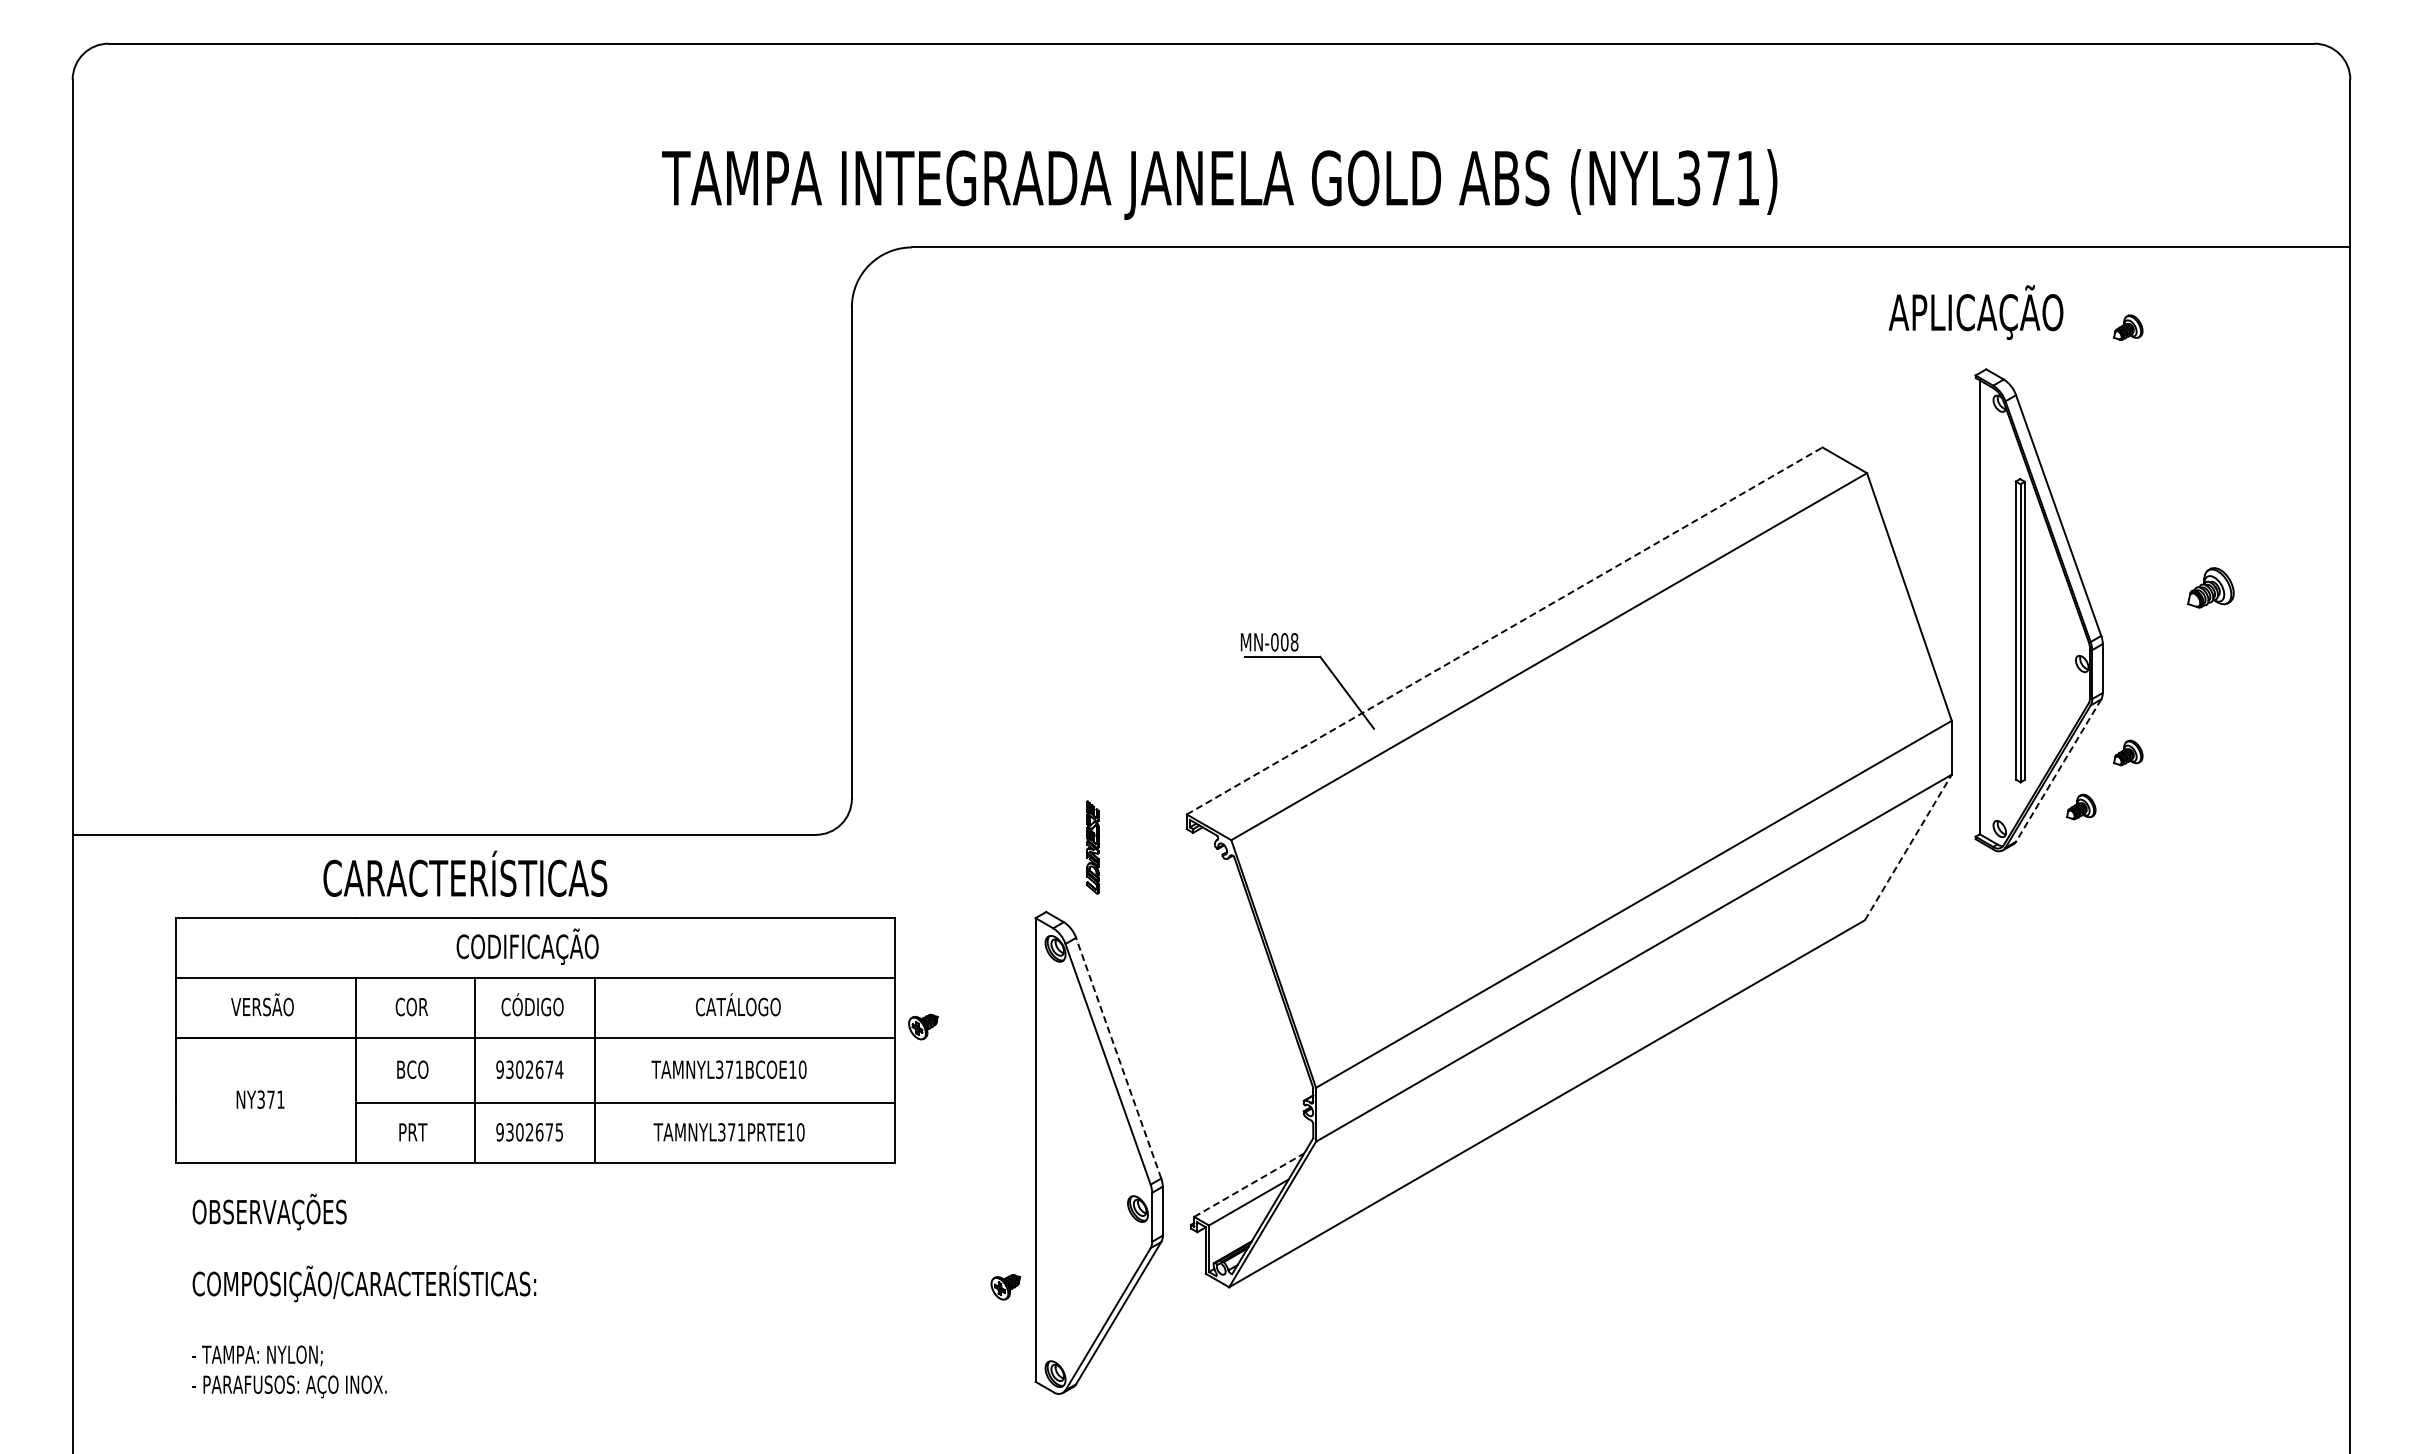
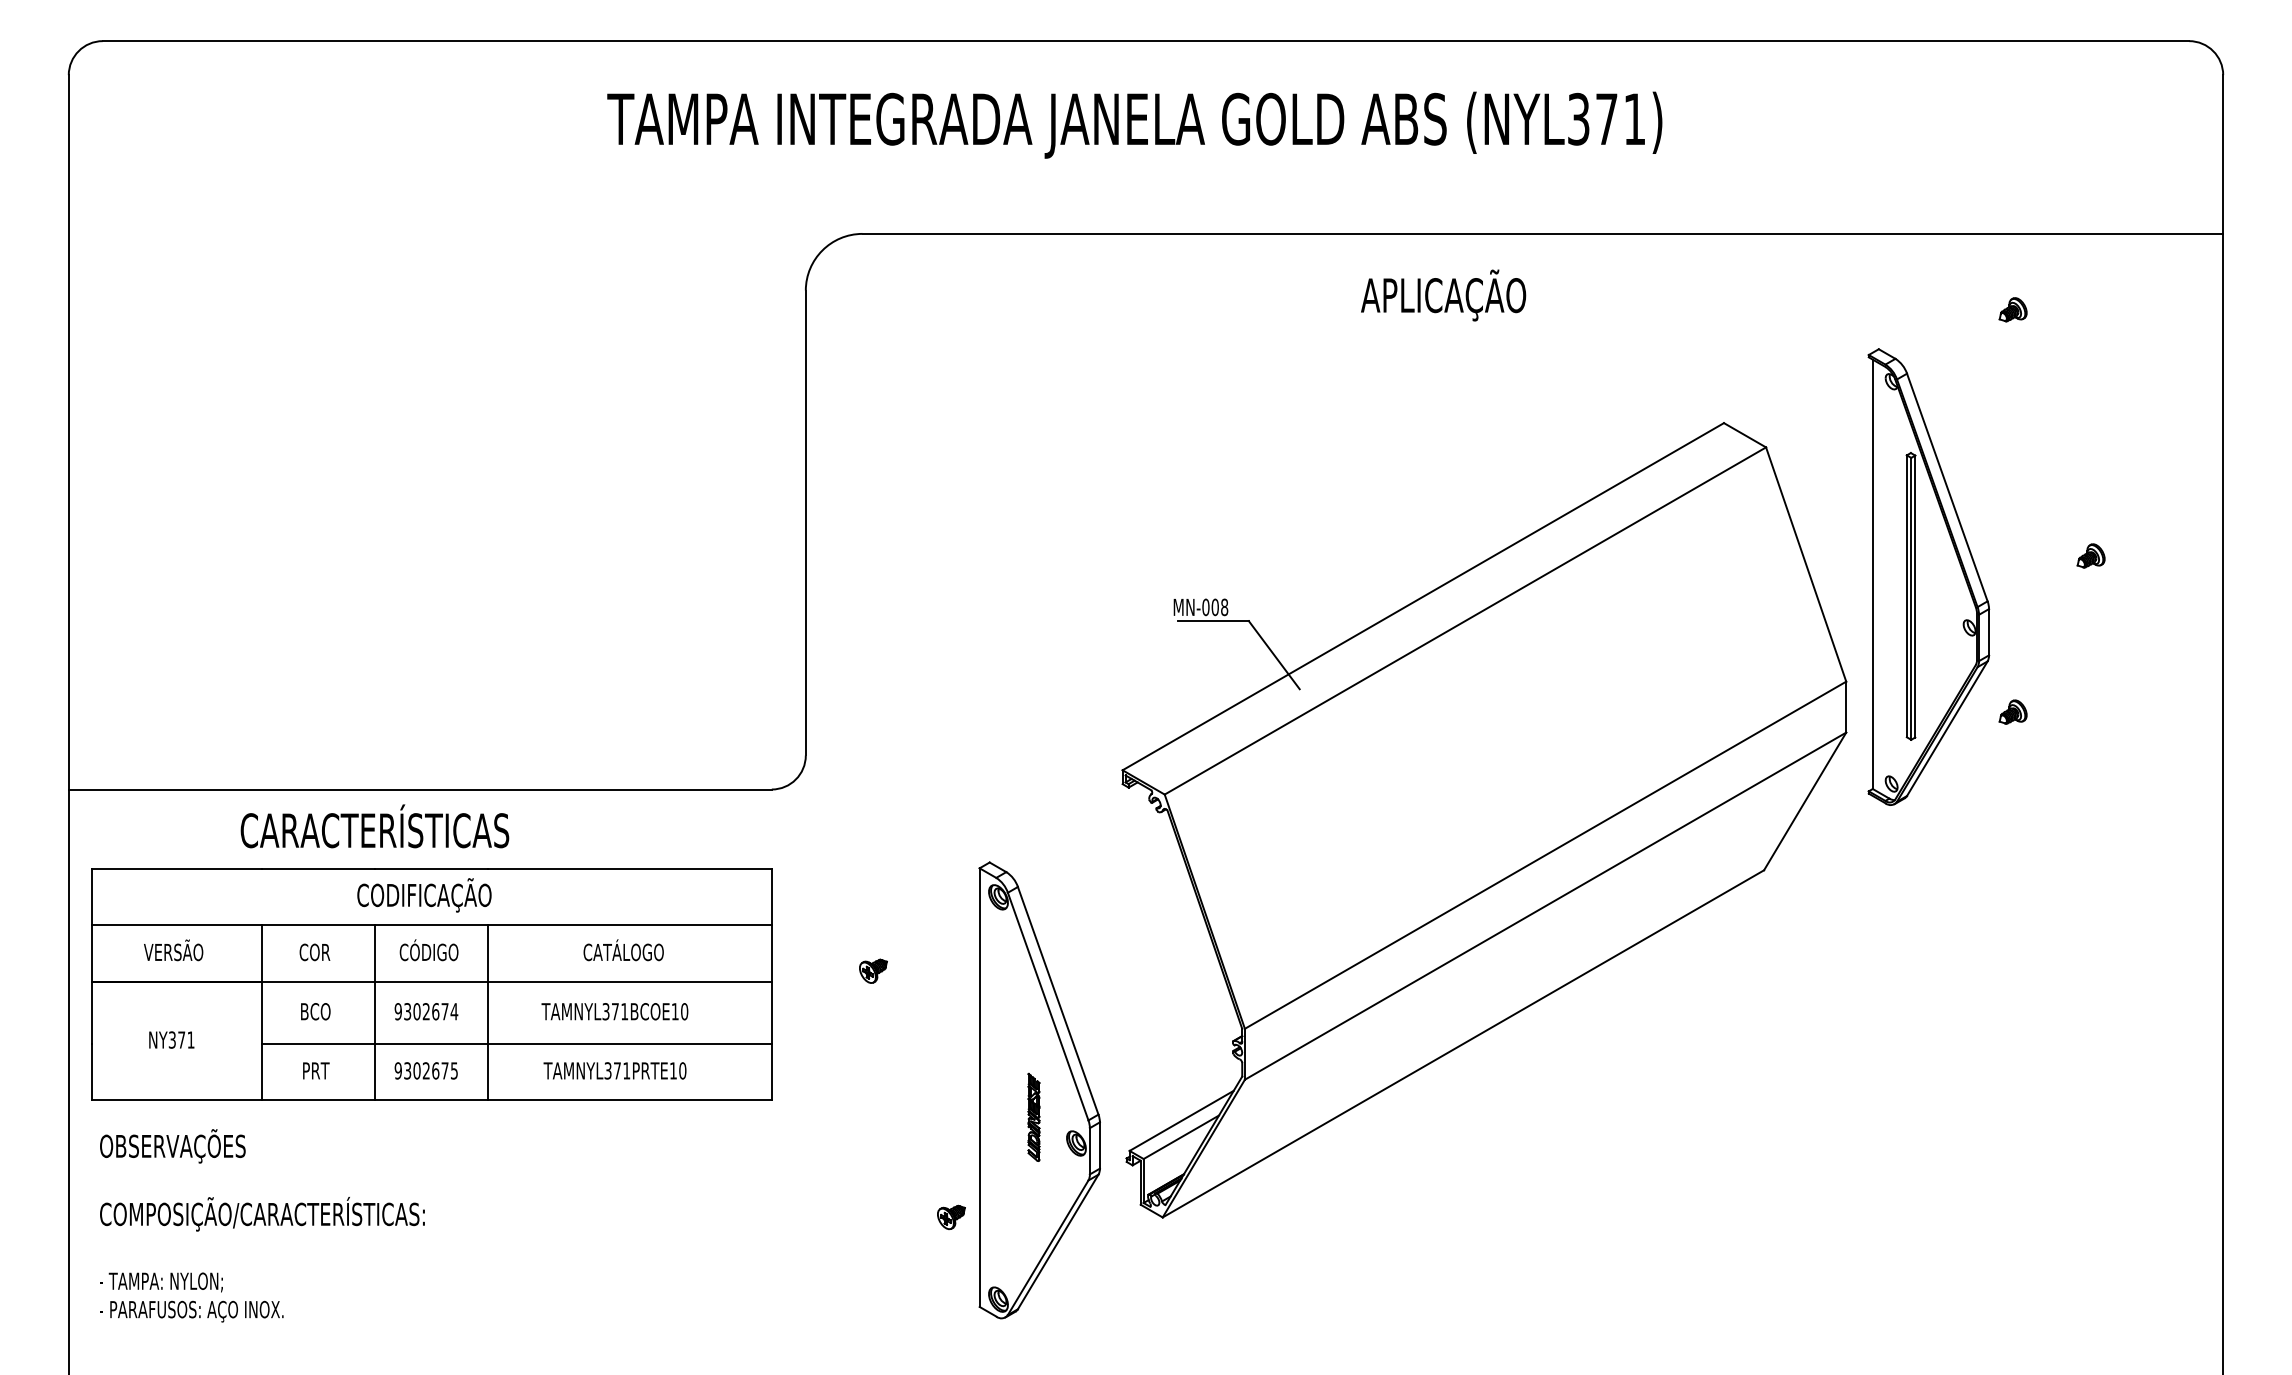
text: (1219, 184) -> (1134, 125), moved
text: (1975, 312) -> (1443, 295), moved
part: (2210, 587) -> (2090, 555), size x0.62
line: (1505, 630) -> (1424, 596), dashed -> solid
line: (2058, 770) -> (1947, 728), dashed -> solid
part: (2081, 806) -> (1968, 762), removed
part: (1092, 847) -> (1033, 1117), moved
line: (1908, 847) -> (1805, 801), dashed -> solid
text: (465, 873) -> (375, 826), moved
part: (535, 1040) -> (431, 984), moved
line: (1118, 1058) -> (1058, 1001), dashed -> solid
line: (1249, 1185) -> (1181, 1121), dashed -> solid
text: (364, 1295) -> (262, 1225), moved

